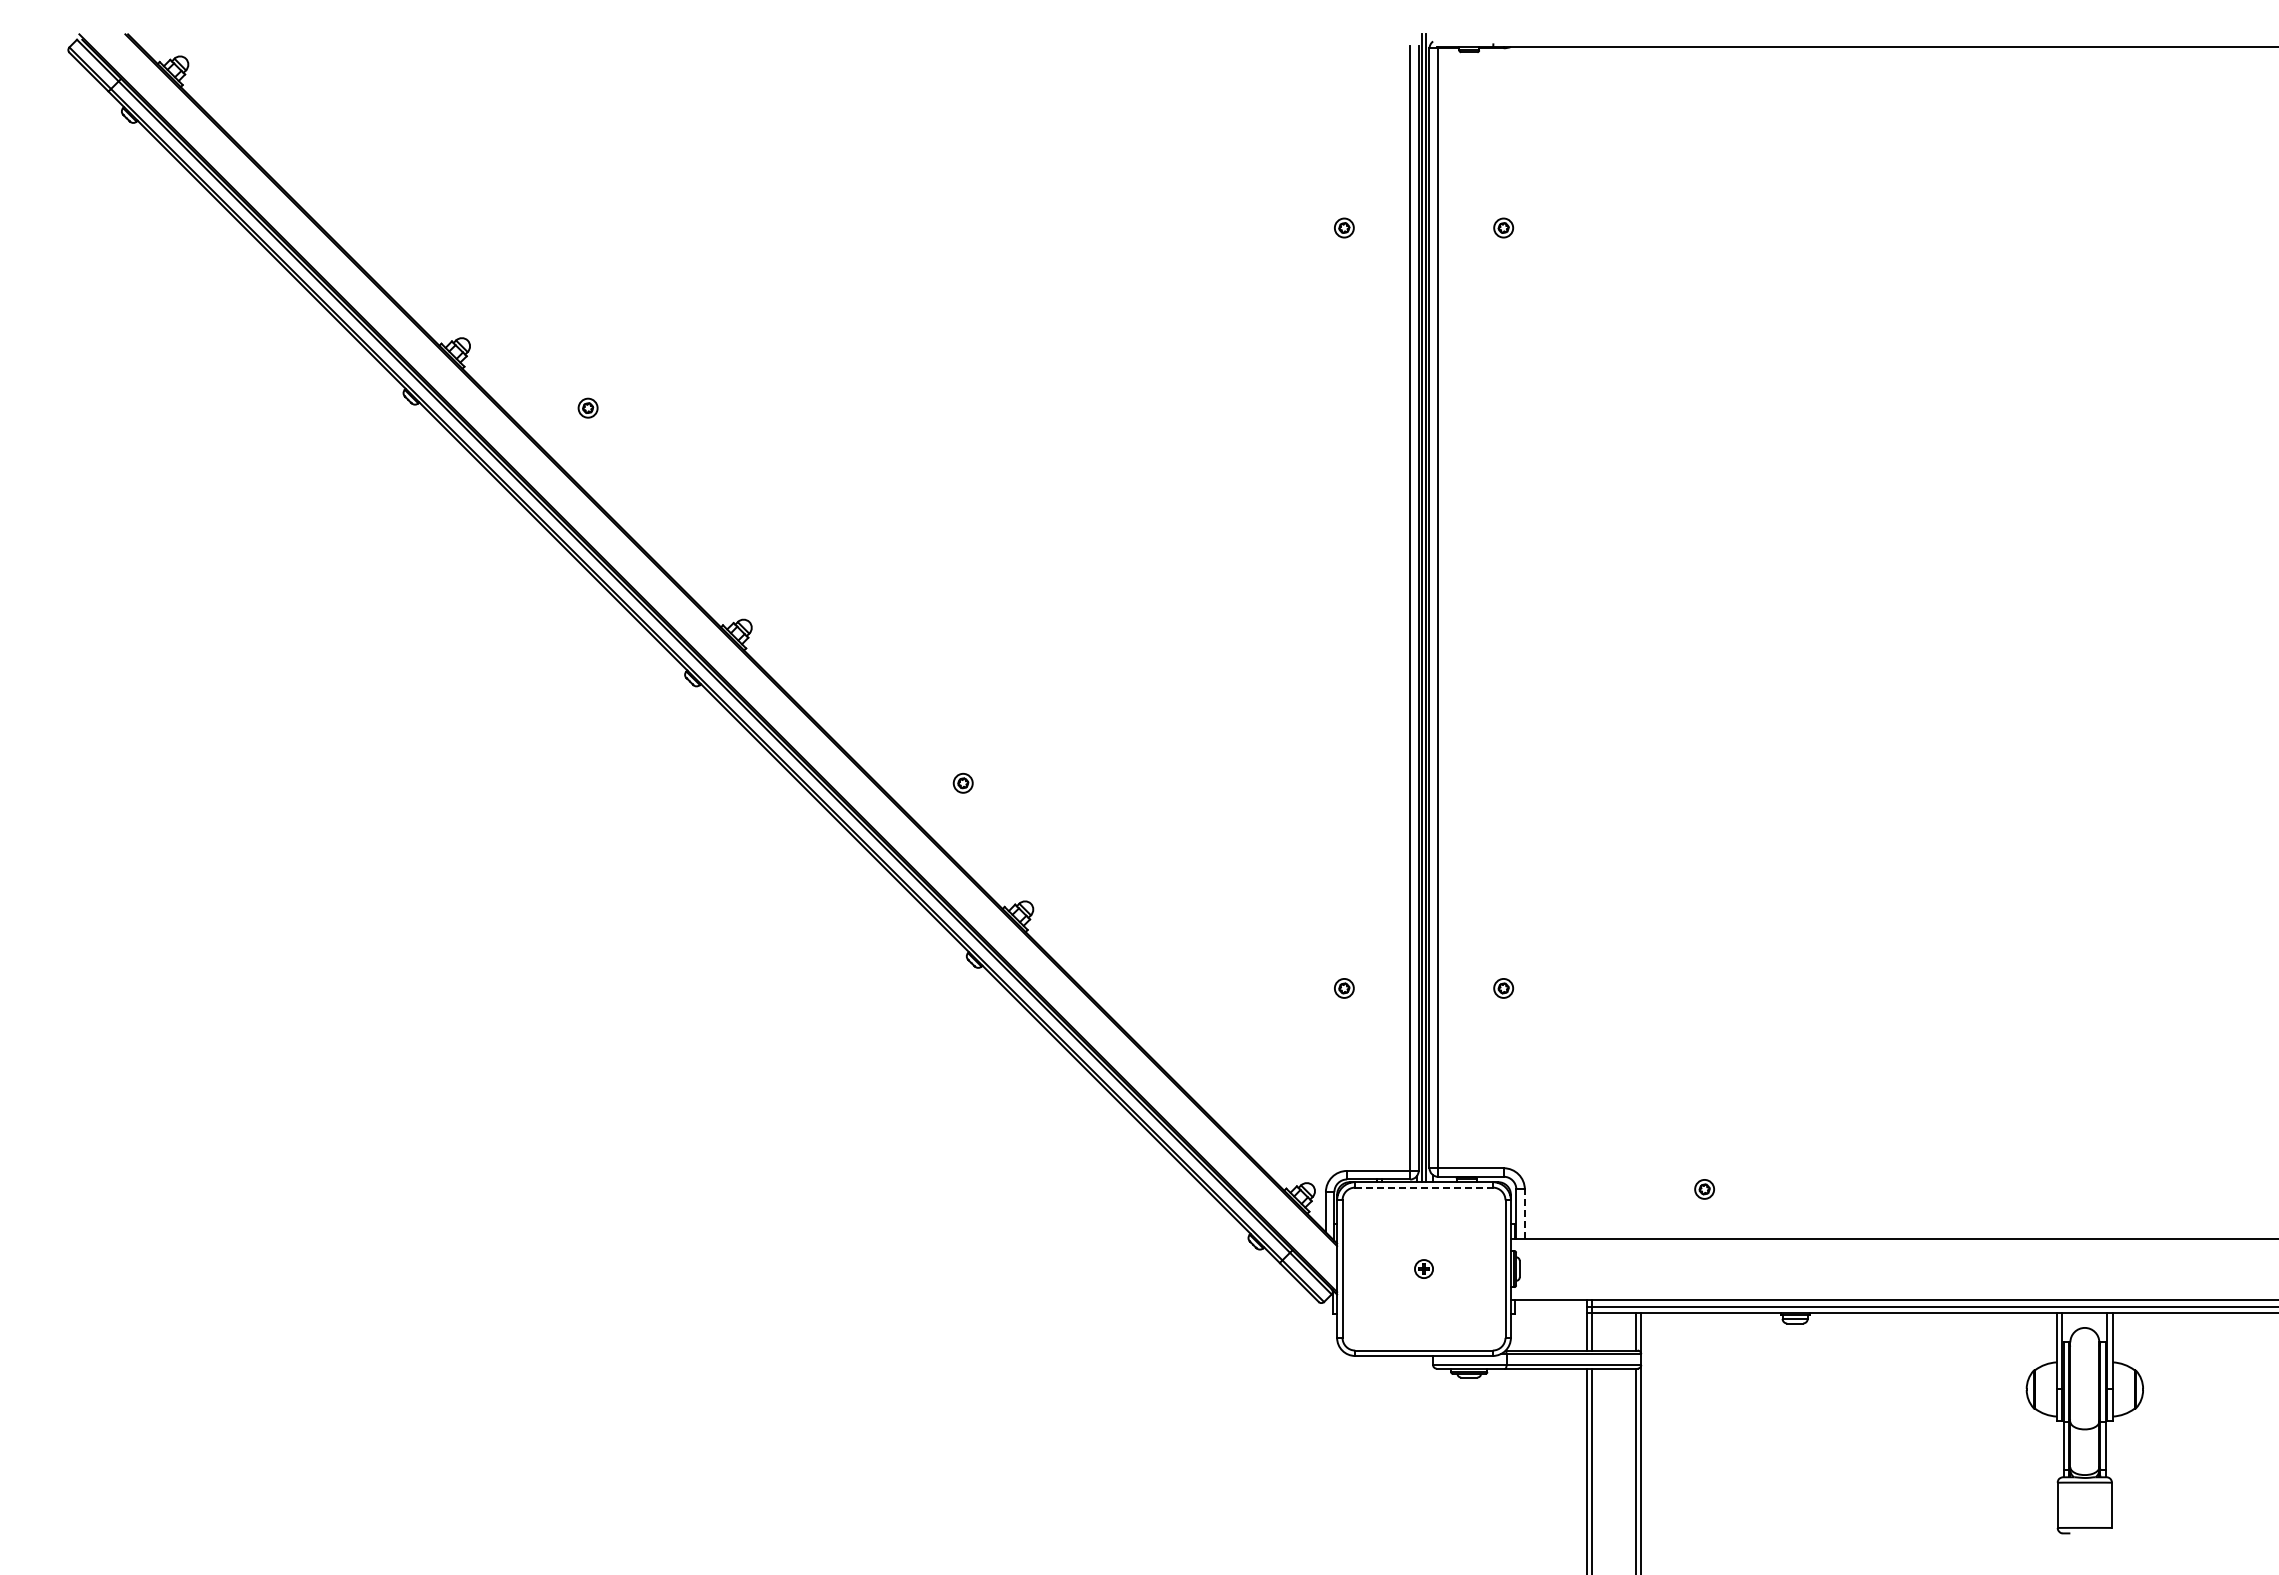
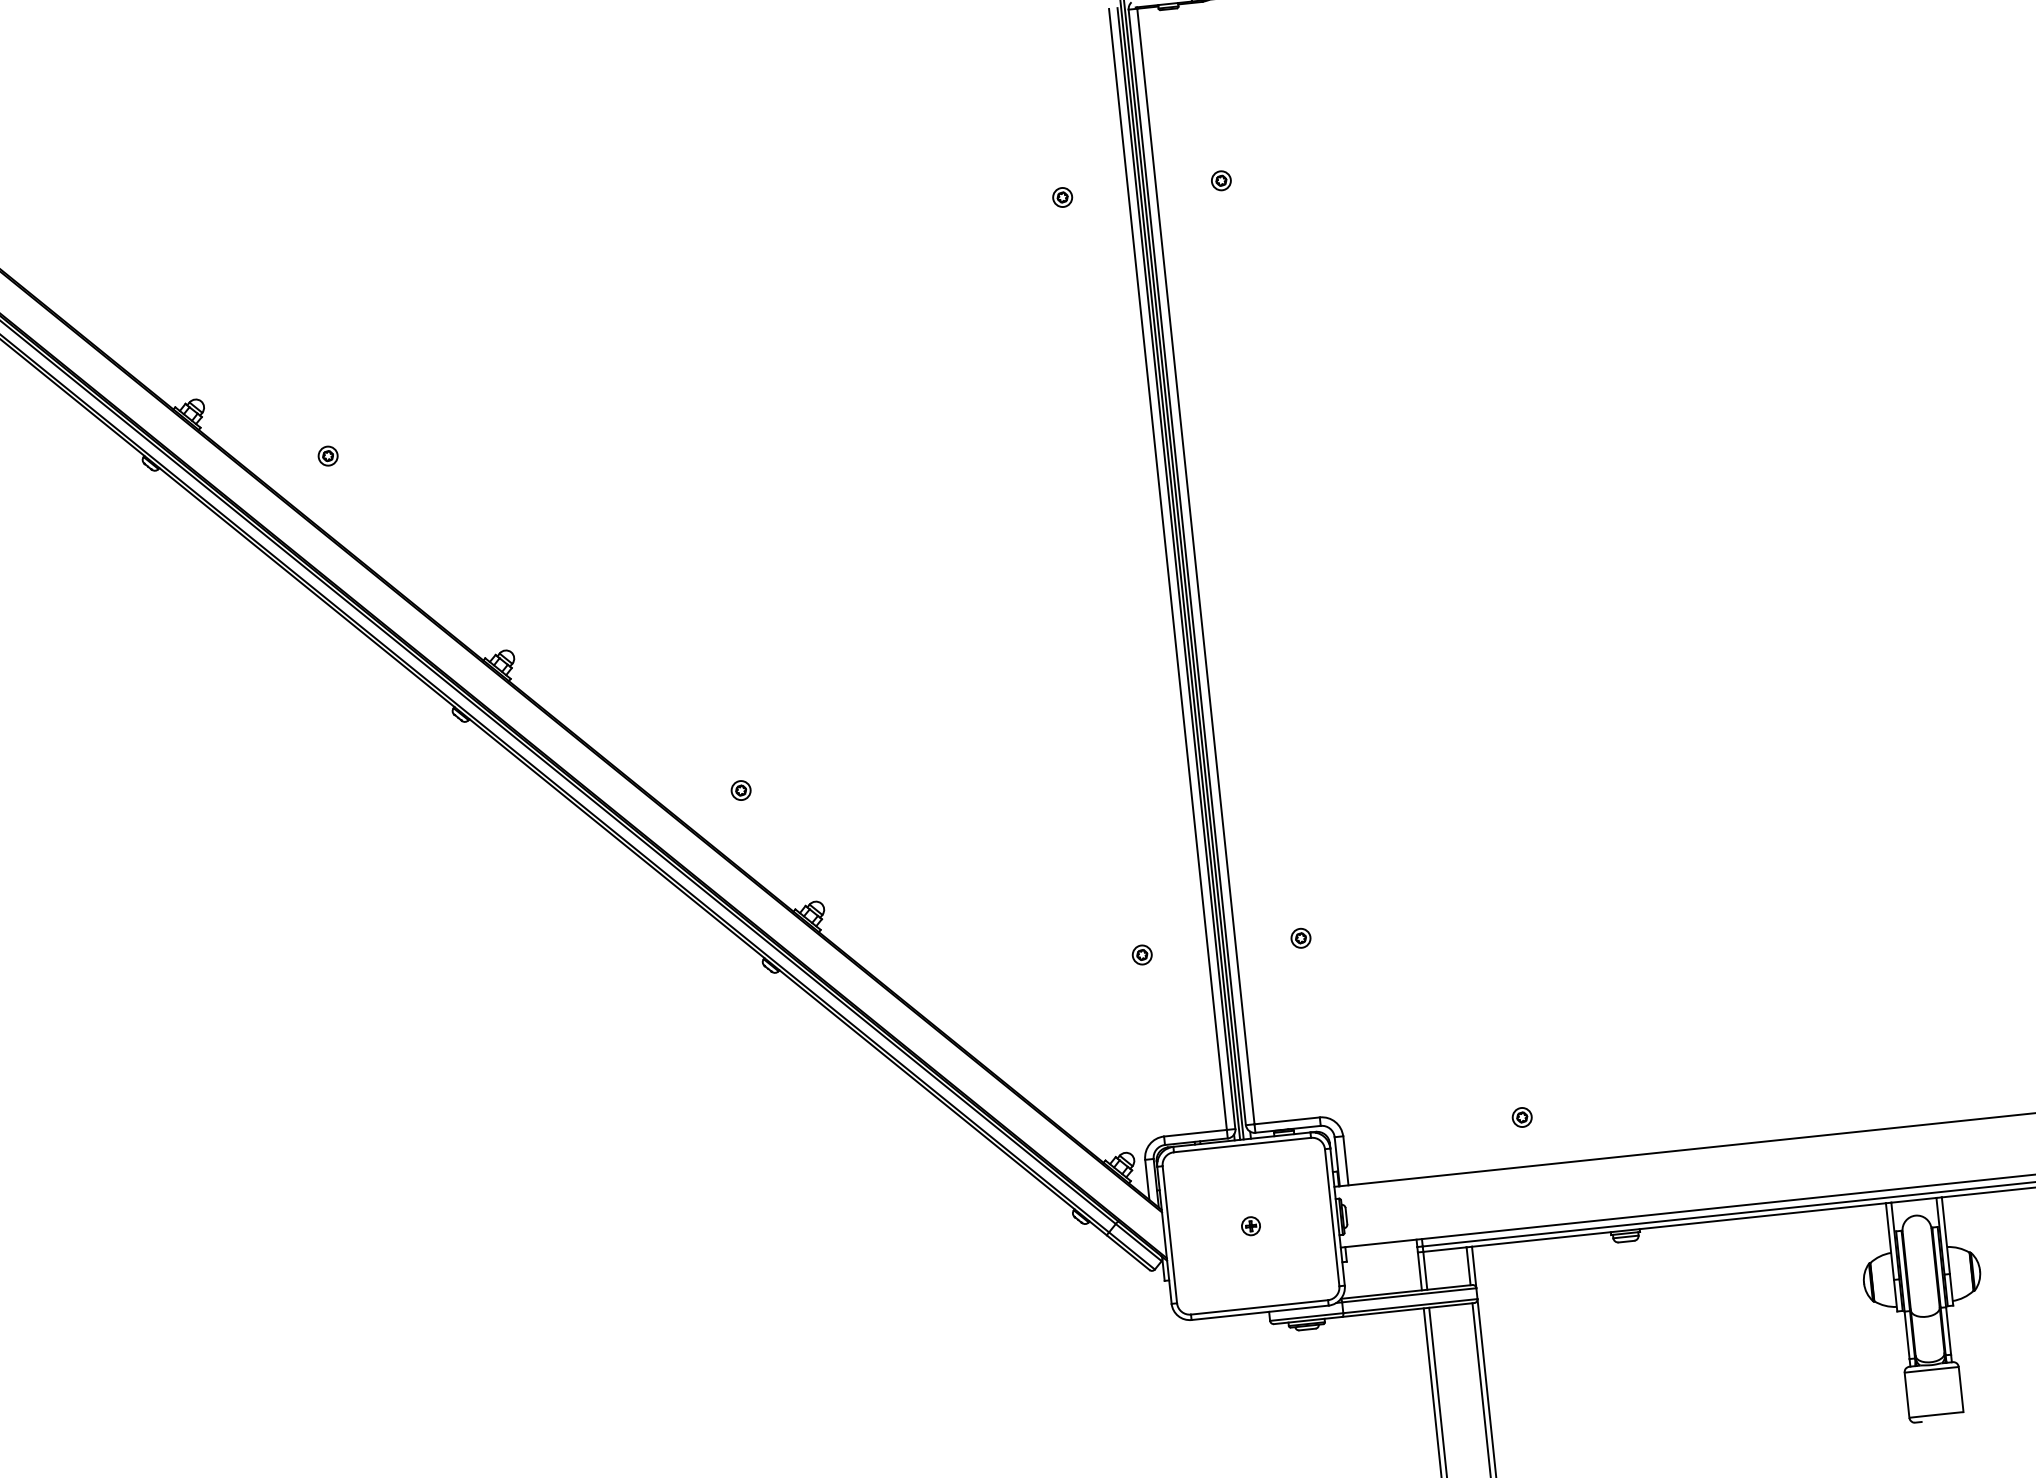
line: (1424, 1187) -> (1242, 1144), dashed -> solid
line: (1525, 1214) -> (1346, 1161), dashed -> solid

